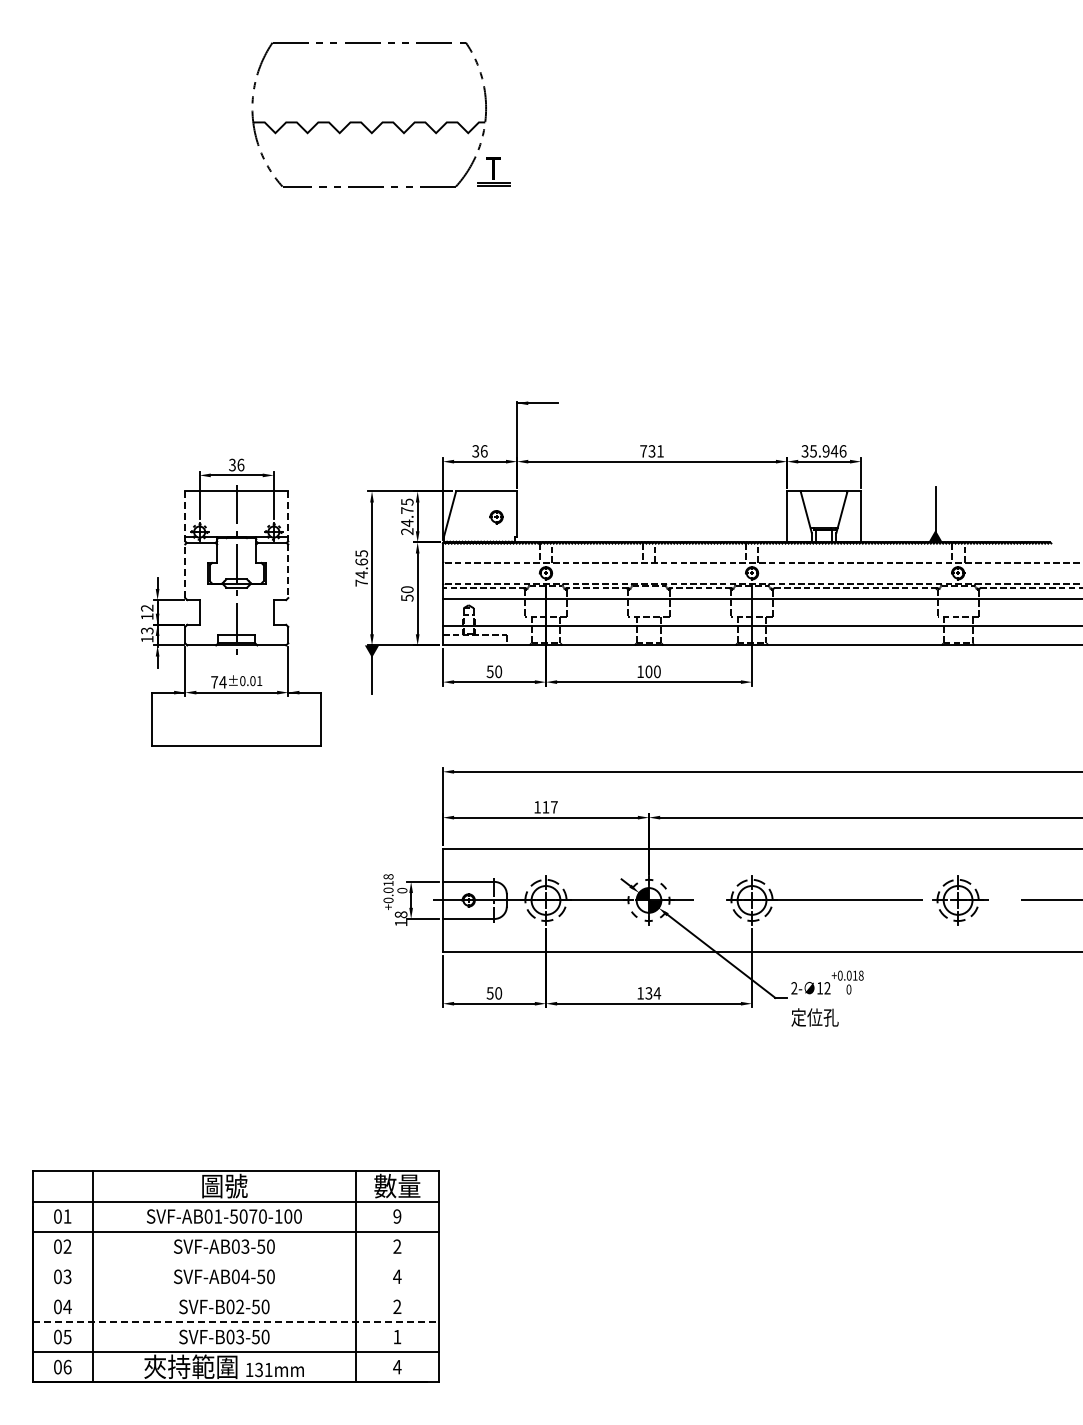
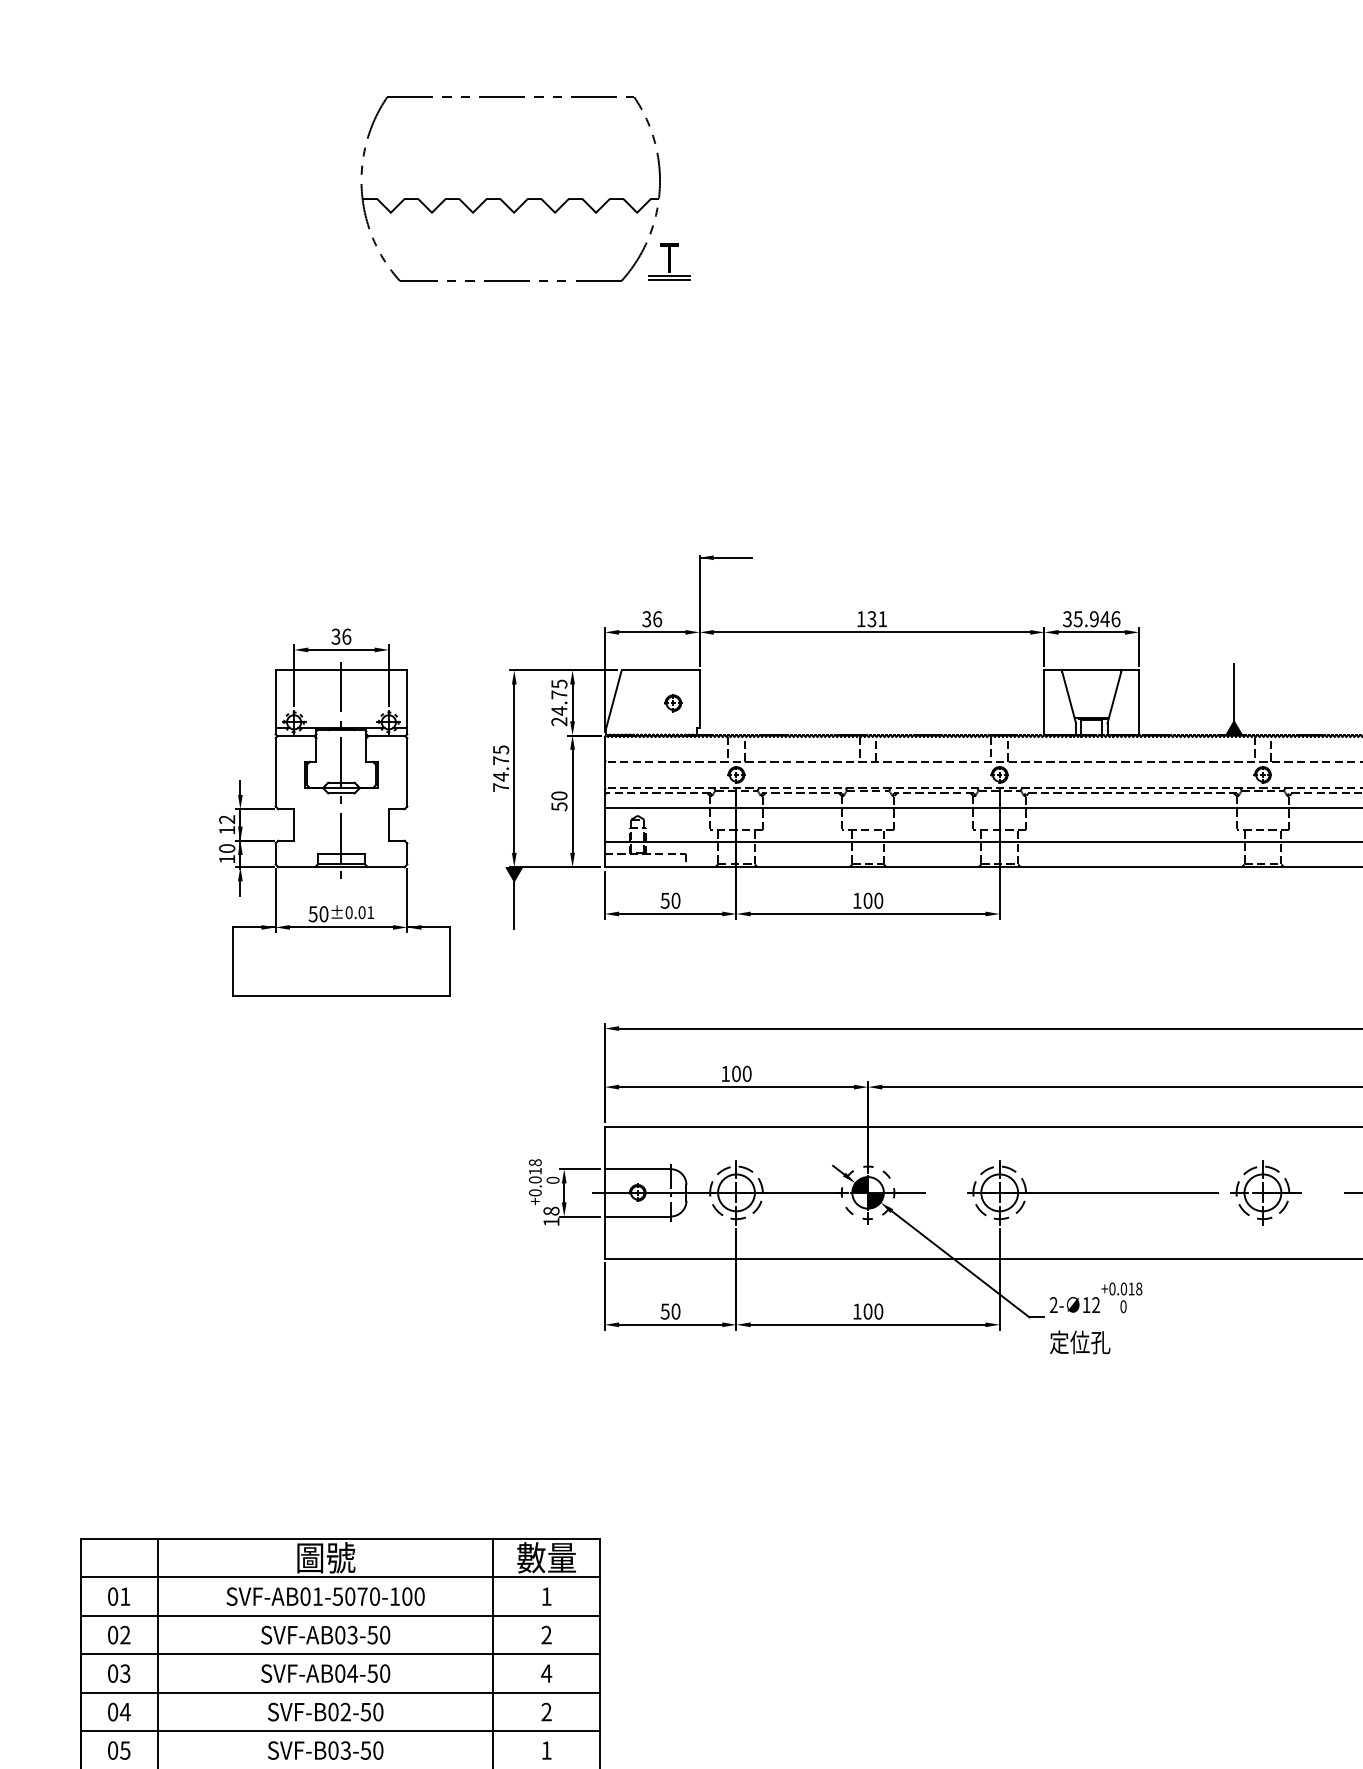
text: (643, 451) -> (861, 619), 731 -> 131
line: (185, 514) -> (276, 699), dashed -> solid
line: (288, 514) -> (407, 699), dashed -> solid
text: (361, 561) -> (500, 759), 74.65 -> 74.75
line: (185, 571) -> (276, 772), dashed -> solid
line: (288, 571) -> (407, 772), dashed -> solid
text: (147, 630) -> (227, 848), 13 -> 10
text: (218, 682) -> (318, 914), 74 -> 50
text: (549, 807) -> (740, 1074), 117 -> 100
text: (653, 993) -> (873, 1311), 134 -> 100
text: (397, 1216) -> (546, 1596), 9 -> 1
line: (235, 1261) -> (339, 1654), added
line: (235, 1291) -> (339, 1692), added
line: (236, 1322) -> (341, 1732), dashed -> solid

